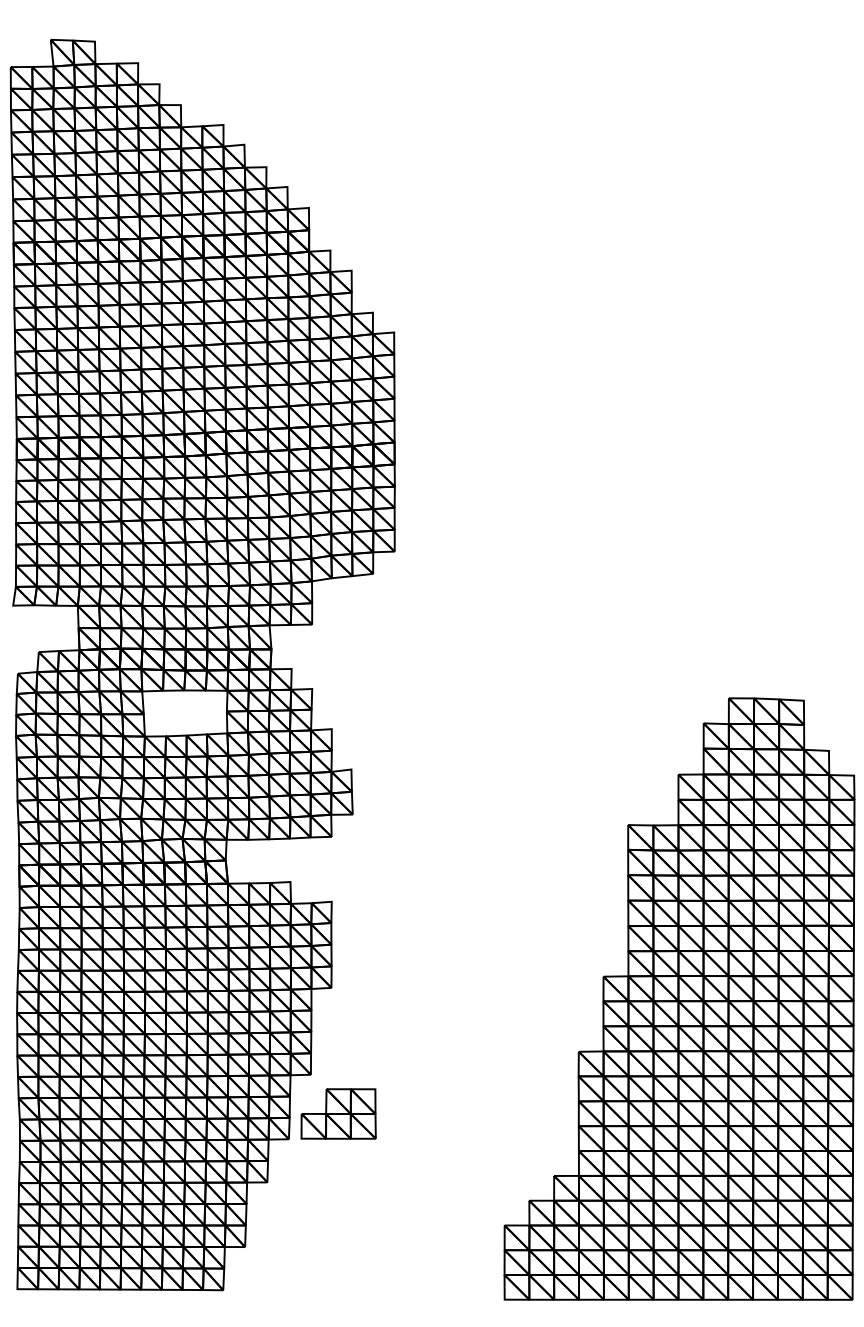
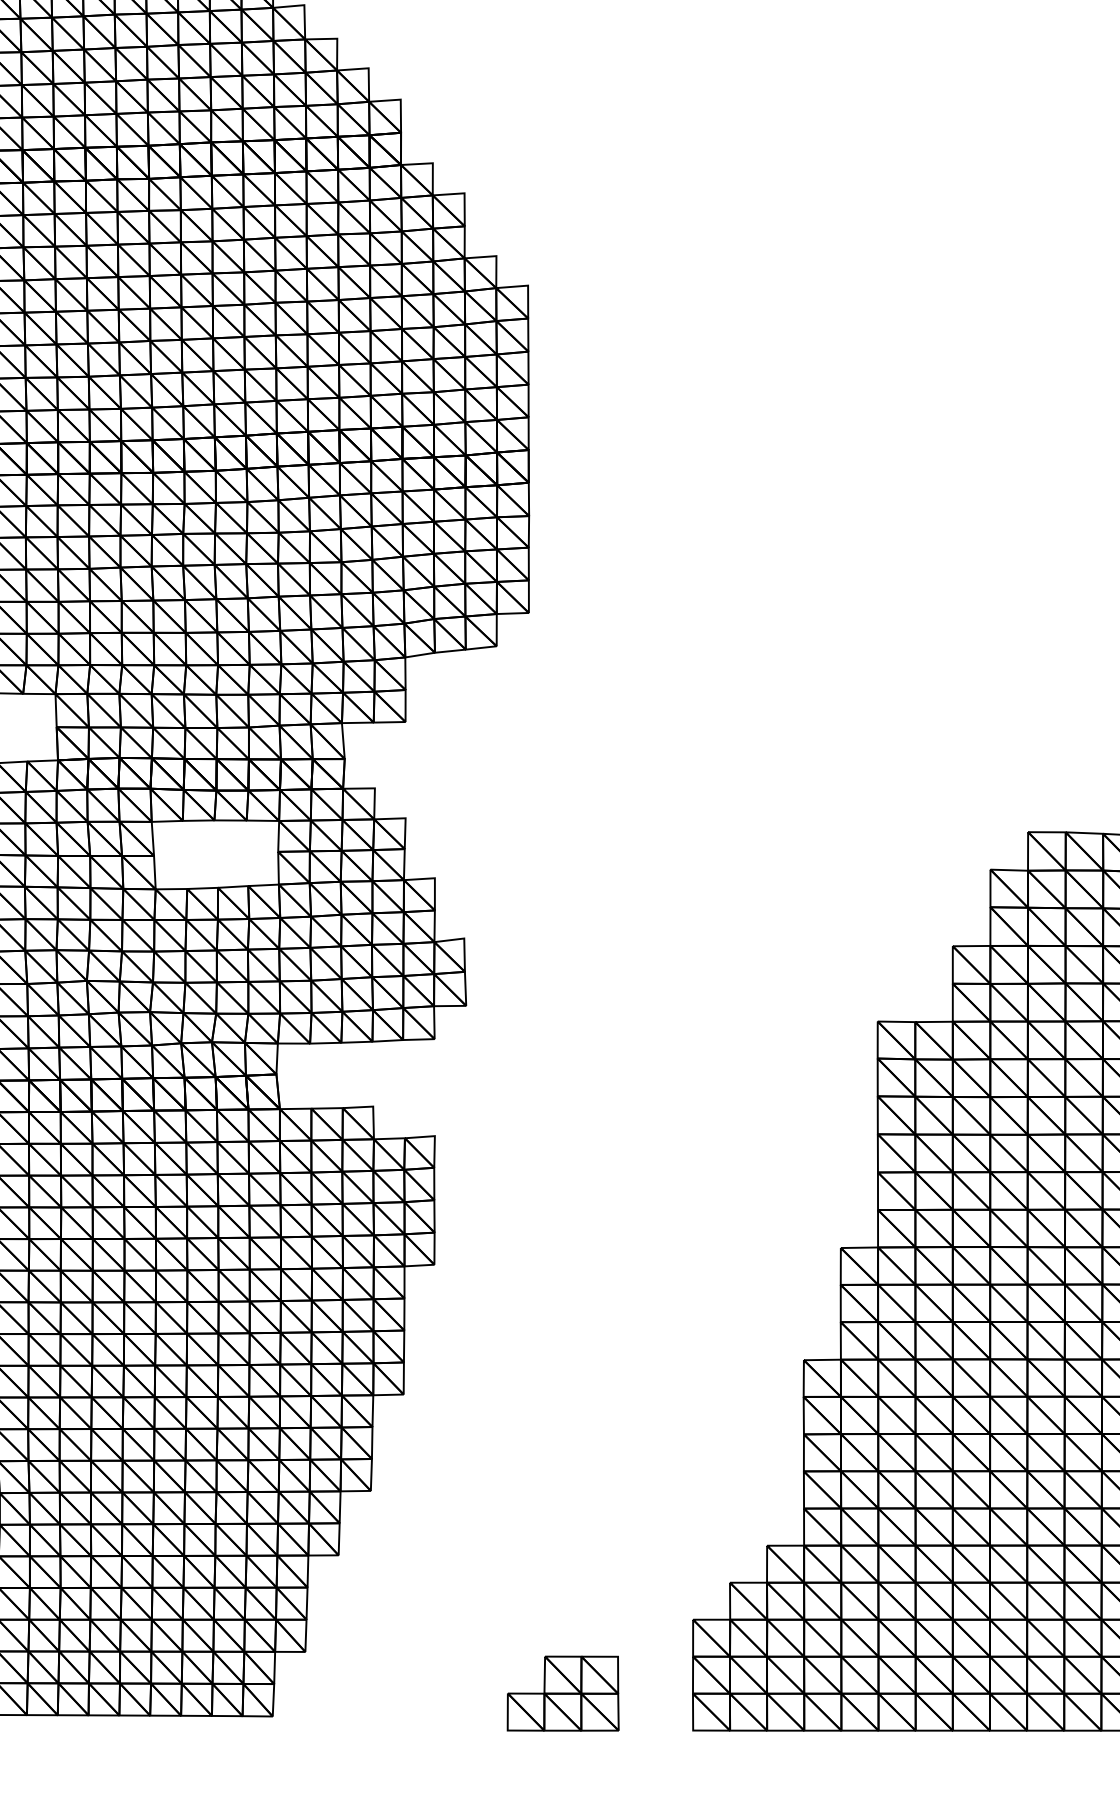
part: (338, 1113) -> (562, 1692), moved

